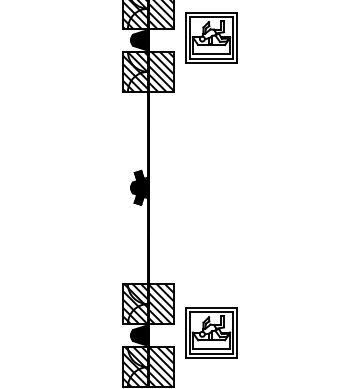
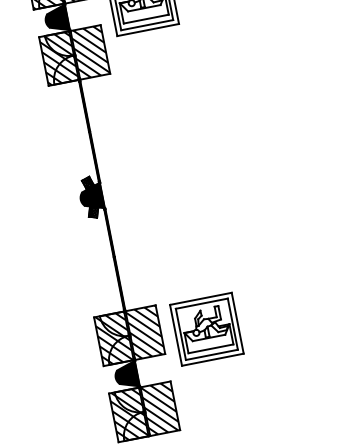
part: (211, 332) -> (207, 328), moved

